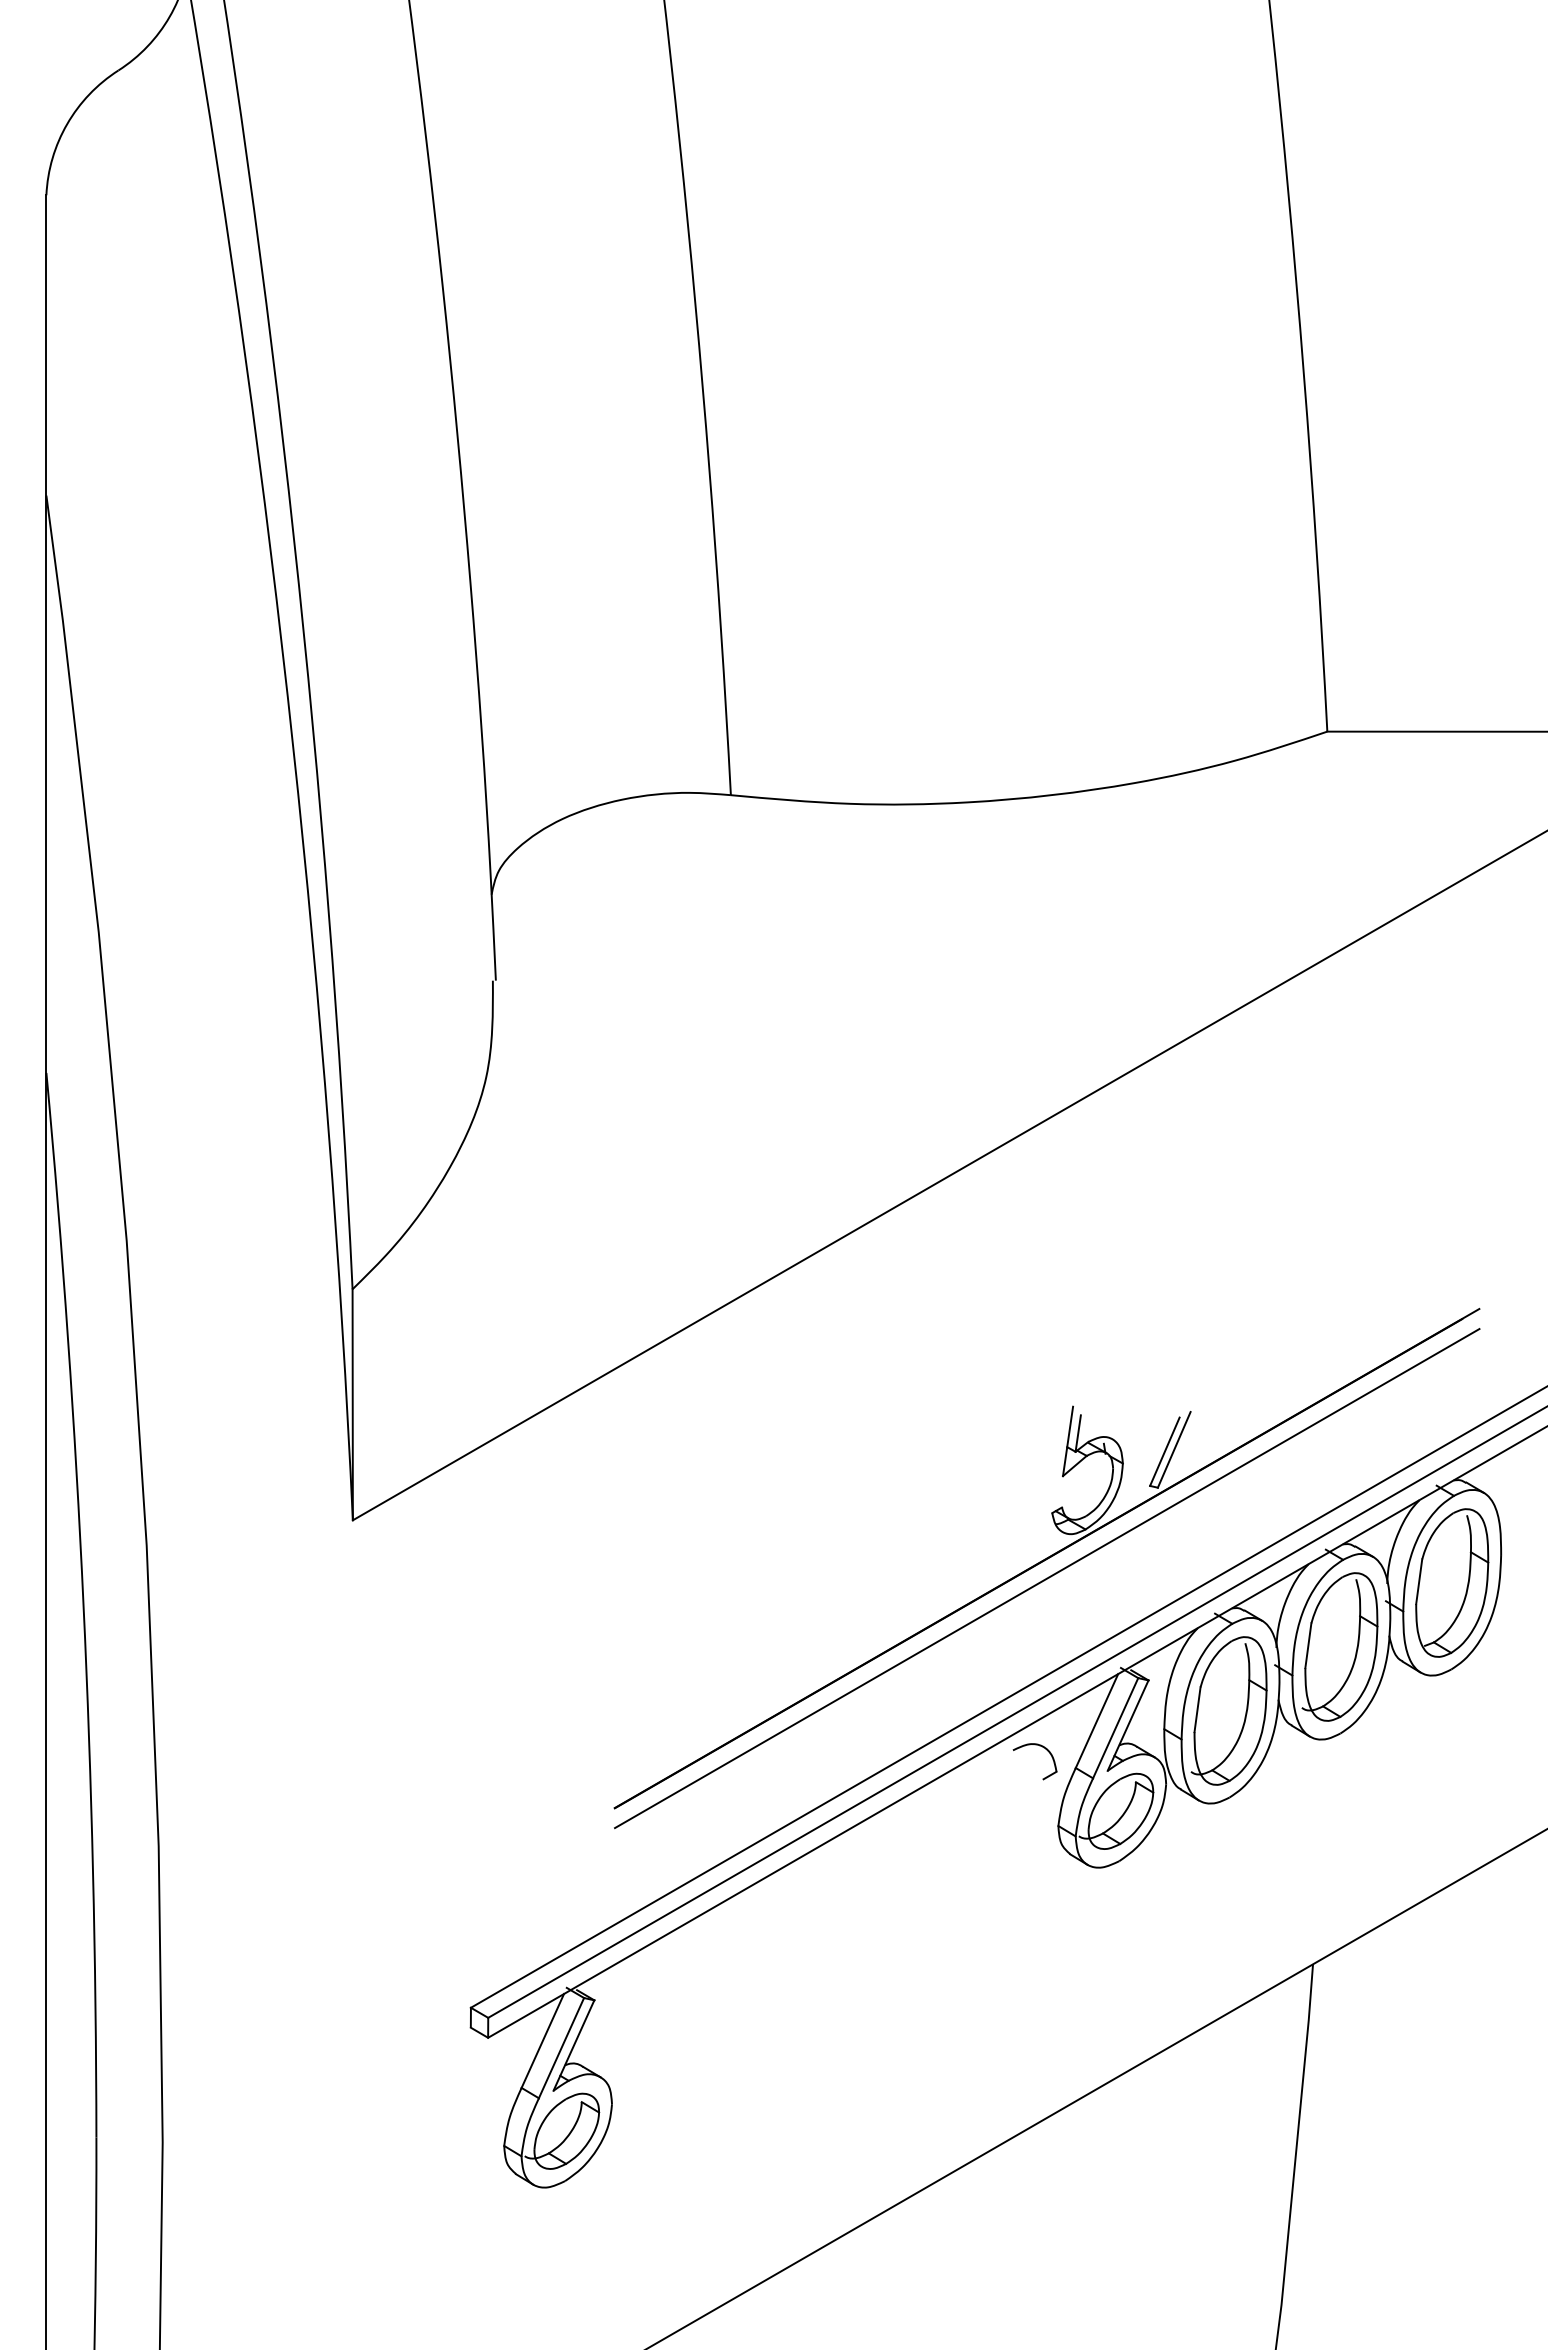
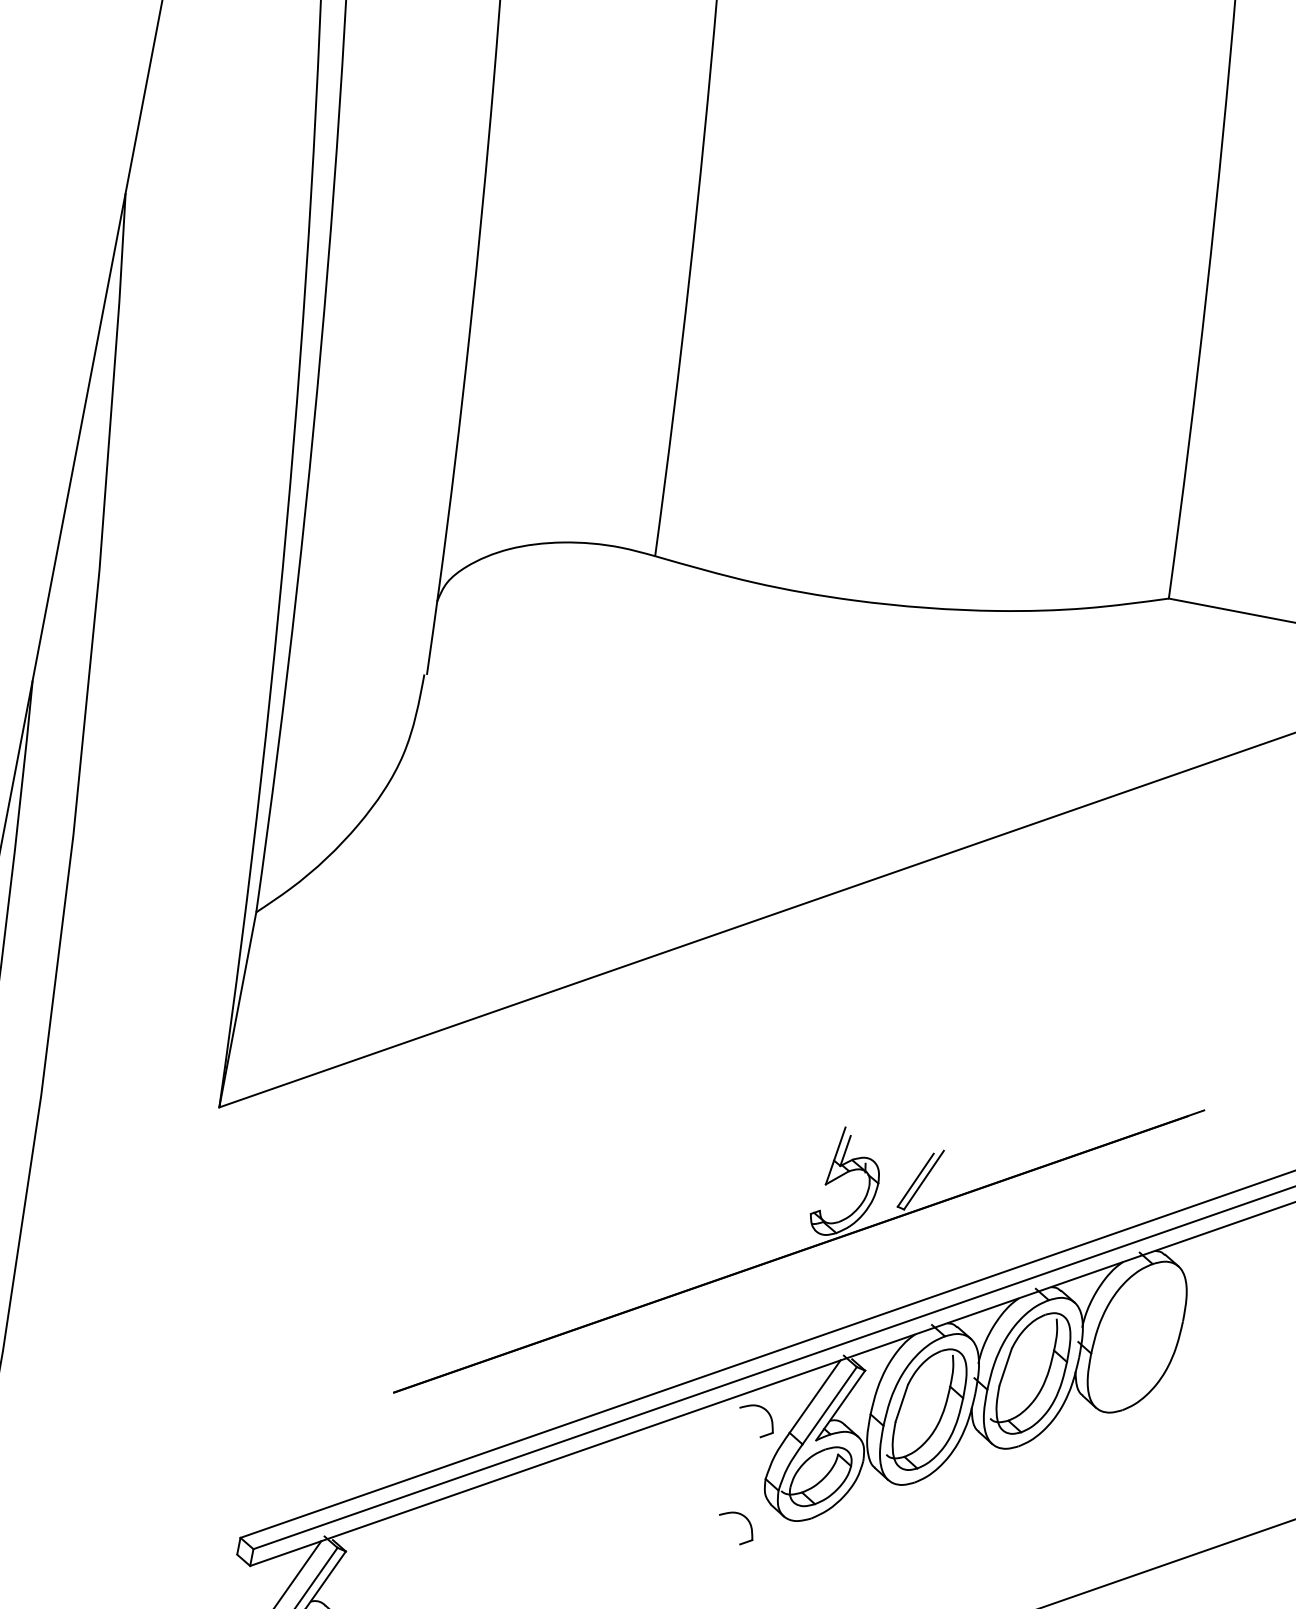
line: (1046, 1578) -> (795, 1268), removed
part: (1452, 1582) -> (1137, 1336), removed
part: (1039, 1873) -> (742, 1516), added

